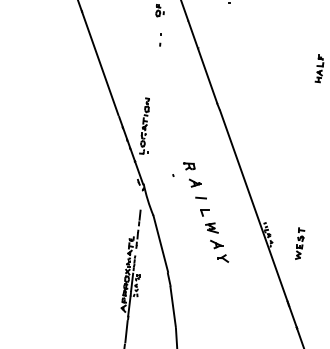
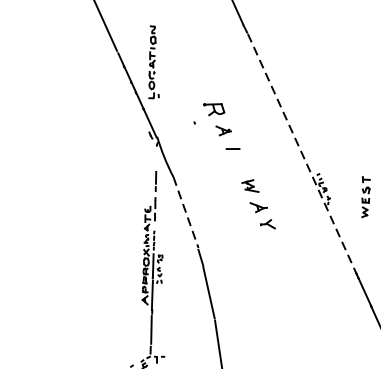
part: (189, 166) -> (214, 109), size x1.4
line: (254, 207) -> (303, 155), solid -> dashed
part: (204, 212) -> (239, 167), removed
line: (160, 243) -> (185, 212), solid -> dashed

